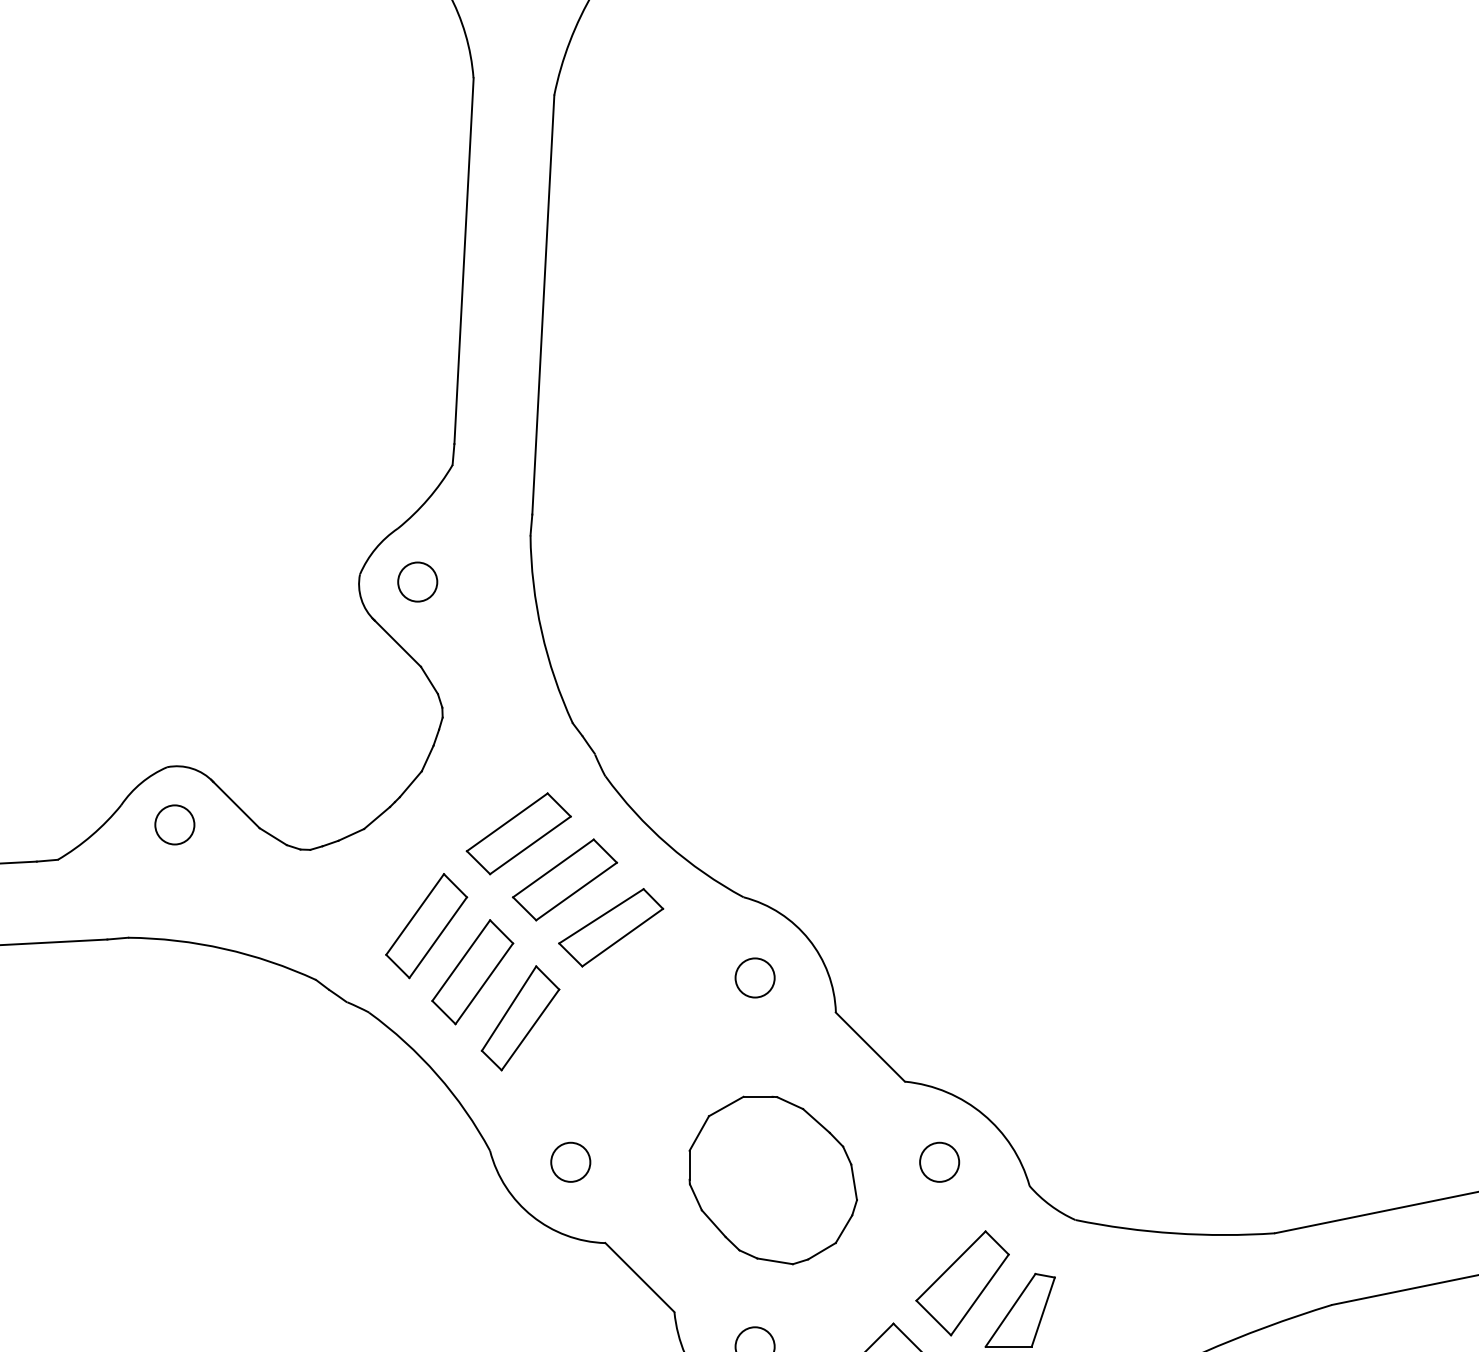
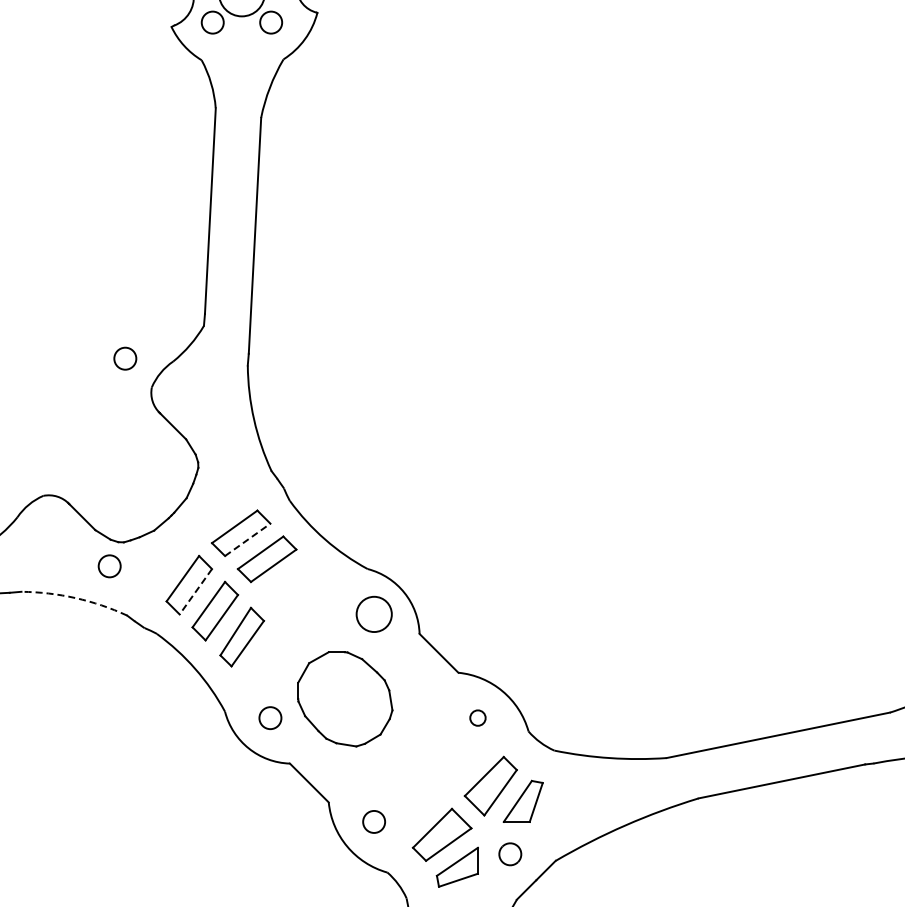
circle: (418, 581) -> (125, 358), moved
circle: (174, 825) -> (109, 566), moved
line: (530, 844) -> (247, 539), solid -> dashed
part: (609, 928) -> (292, 586), removed
line: (437, 937) -> (195, 591), solid -> dashed
arc: (224, 949) -> (75, 598), solid -> dashed
circle: (753, 978) -> (373, 614), size x1.6
circle: (938, 1161) -> (477, 717), size x0.7
part: (773, 1180) -> (345, 699), moved

